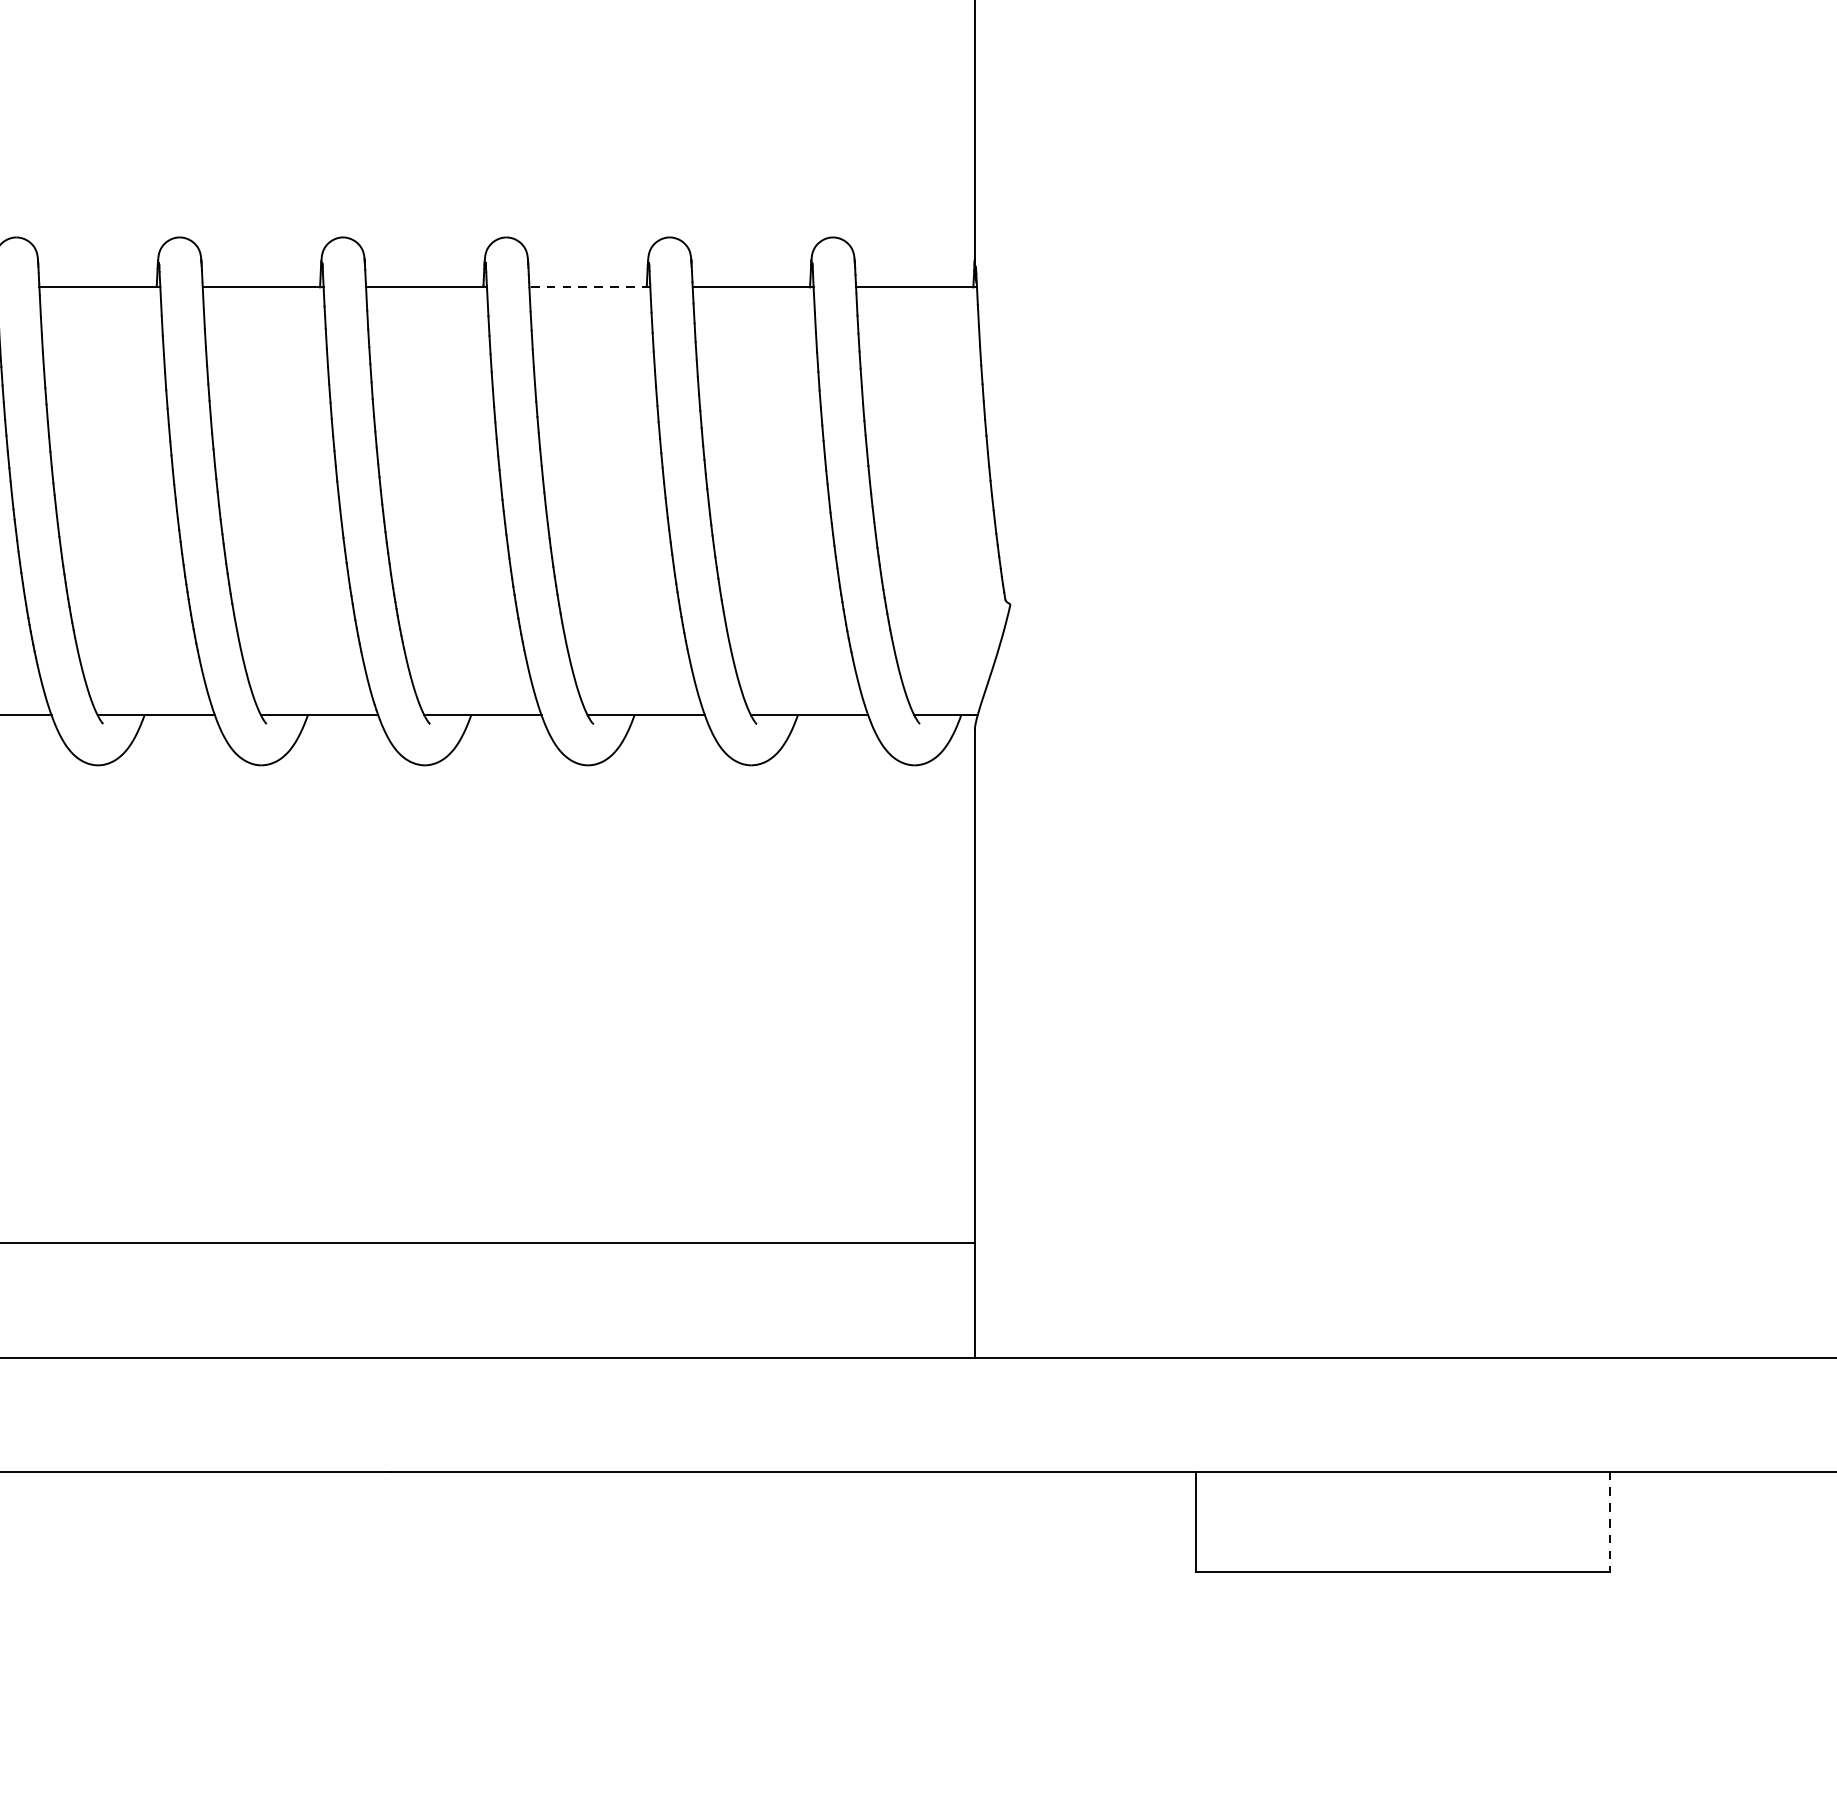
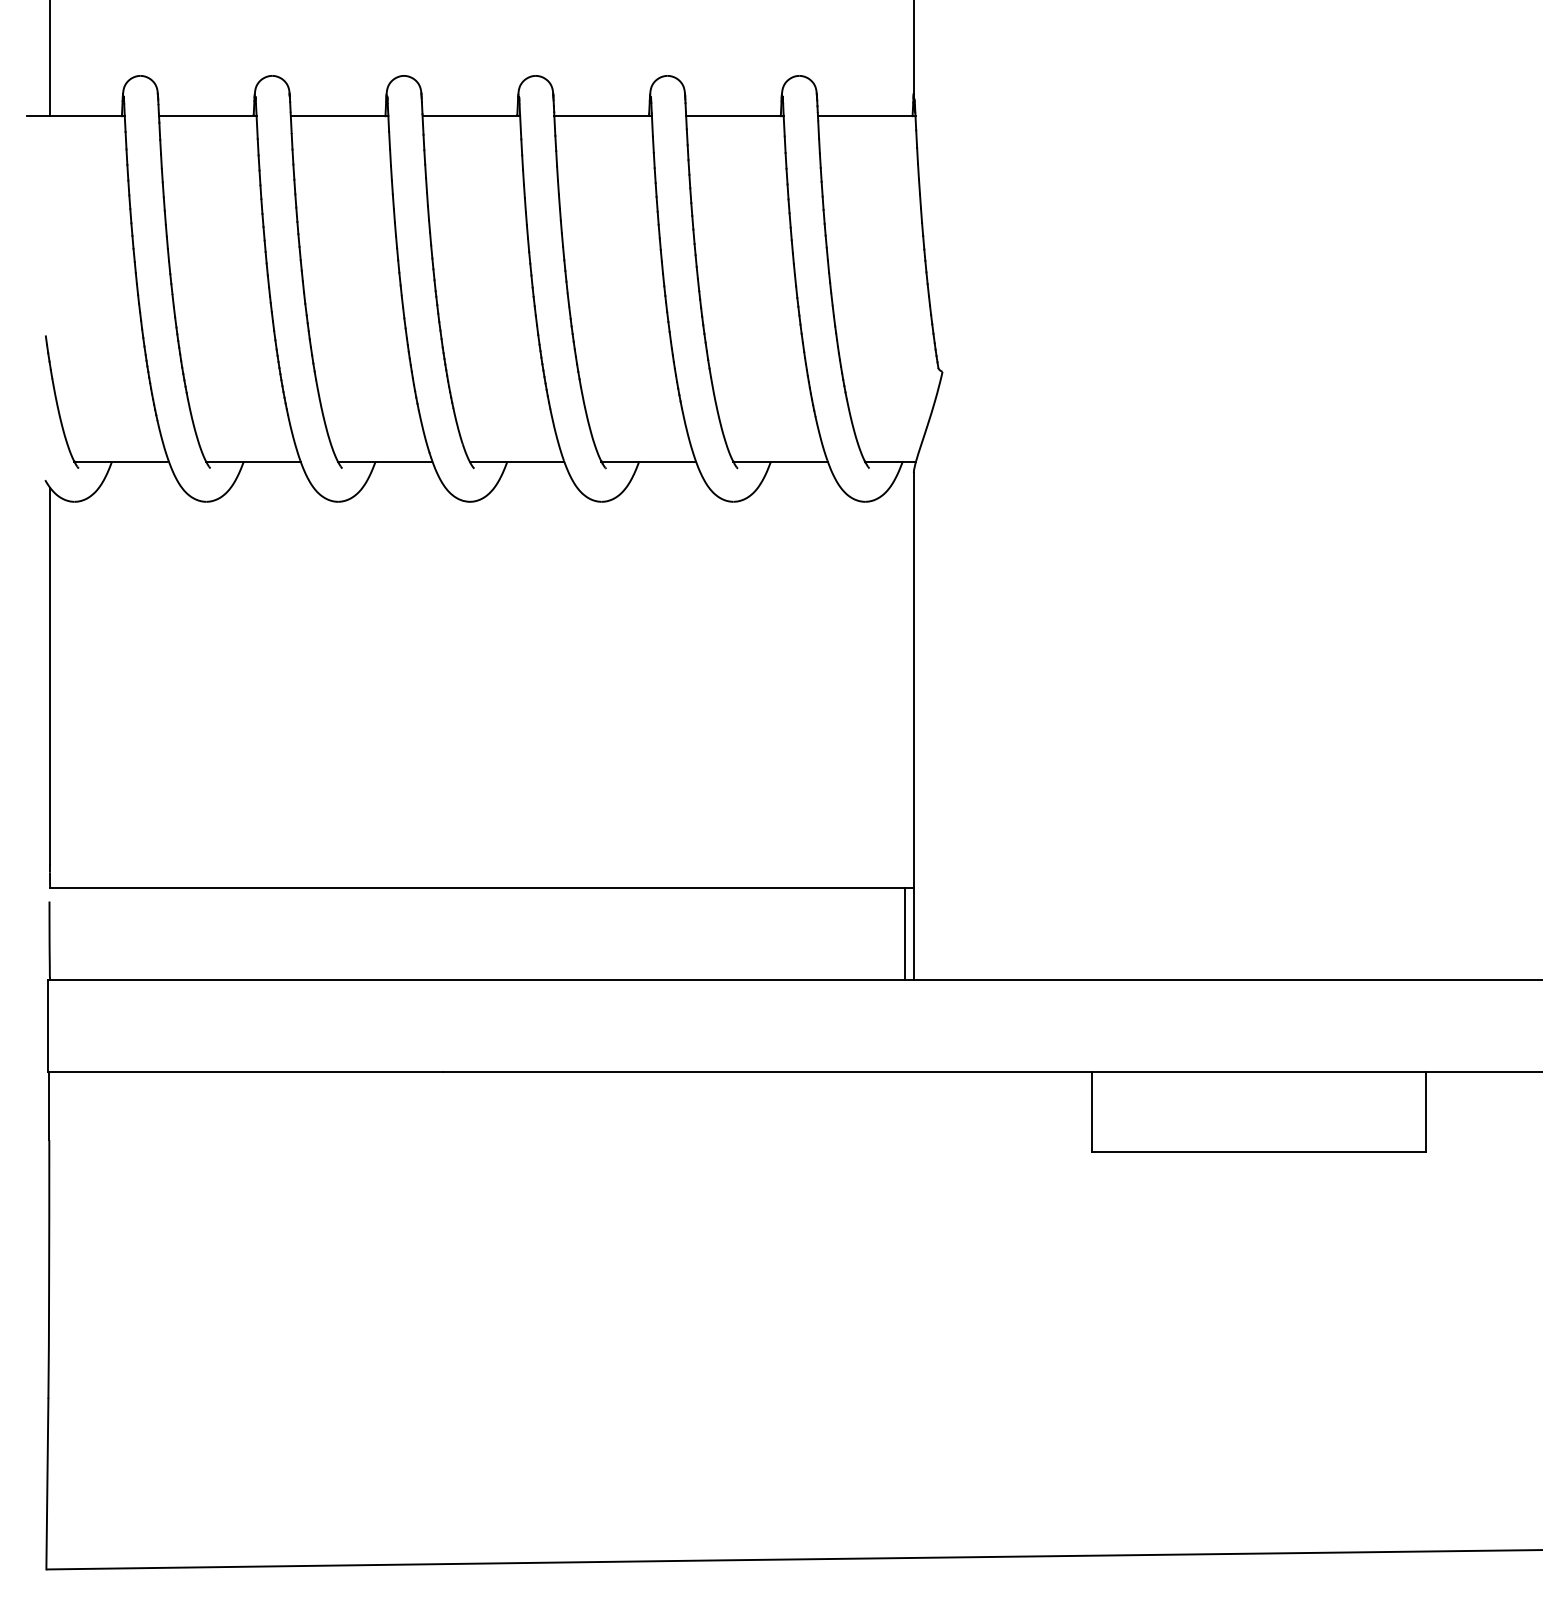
line: (590, 287) -> (603, 116), dashed -> solid
line: (964, 1300) -> (905, 933), added
line: (1610, 1522) -> (1426, 1112), dashed -> solid

